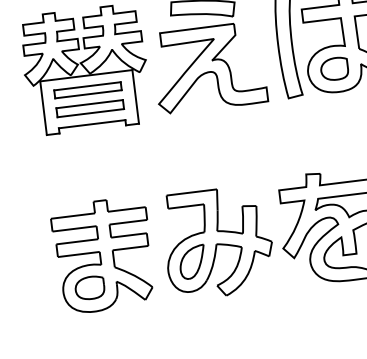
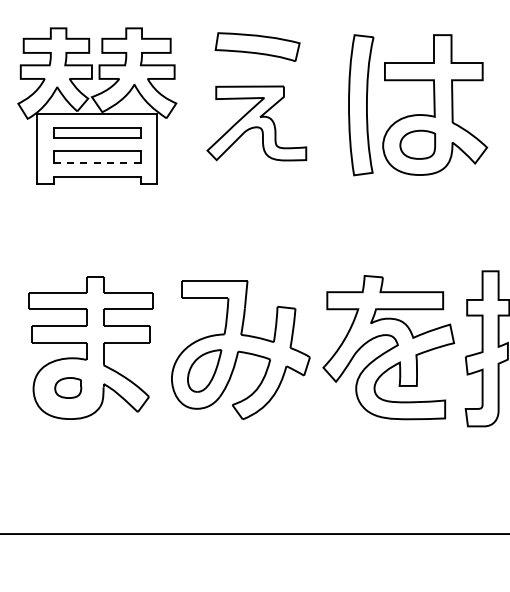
part: (209, 67) -> (256, 123), size x0.7
line: (90, 113) -> (96, 163), solid -> dashed
part: (89, 287) -> (67, 387), size x0.7

